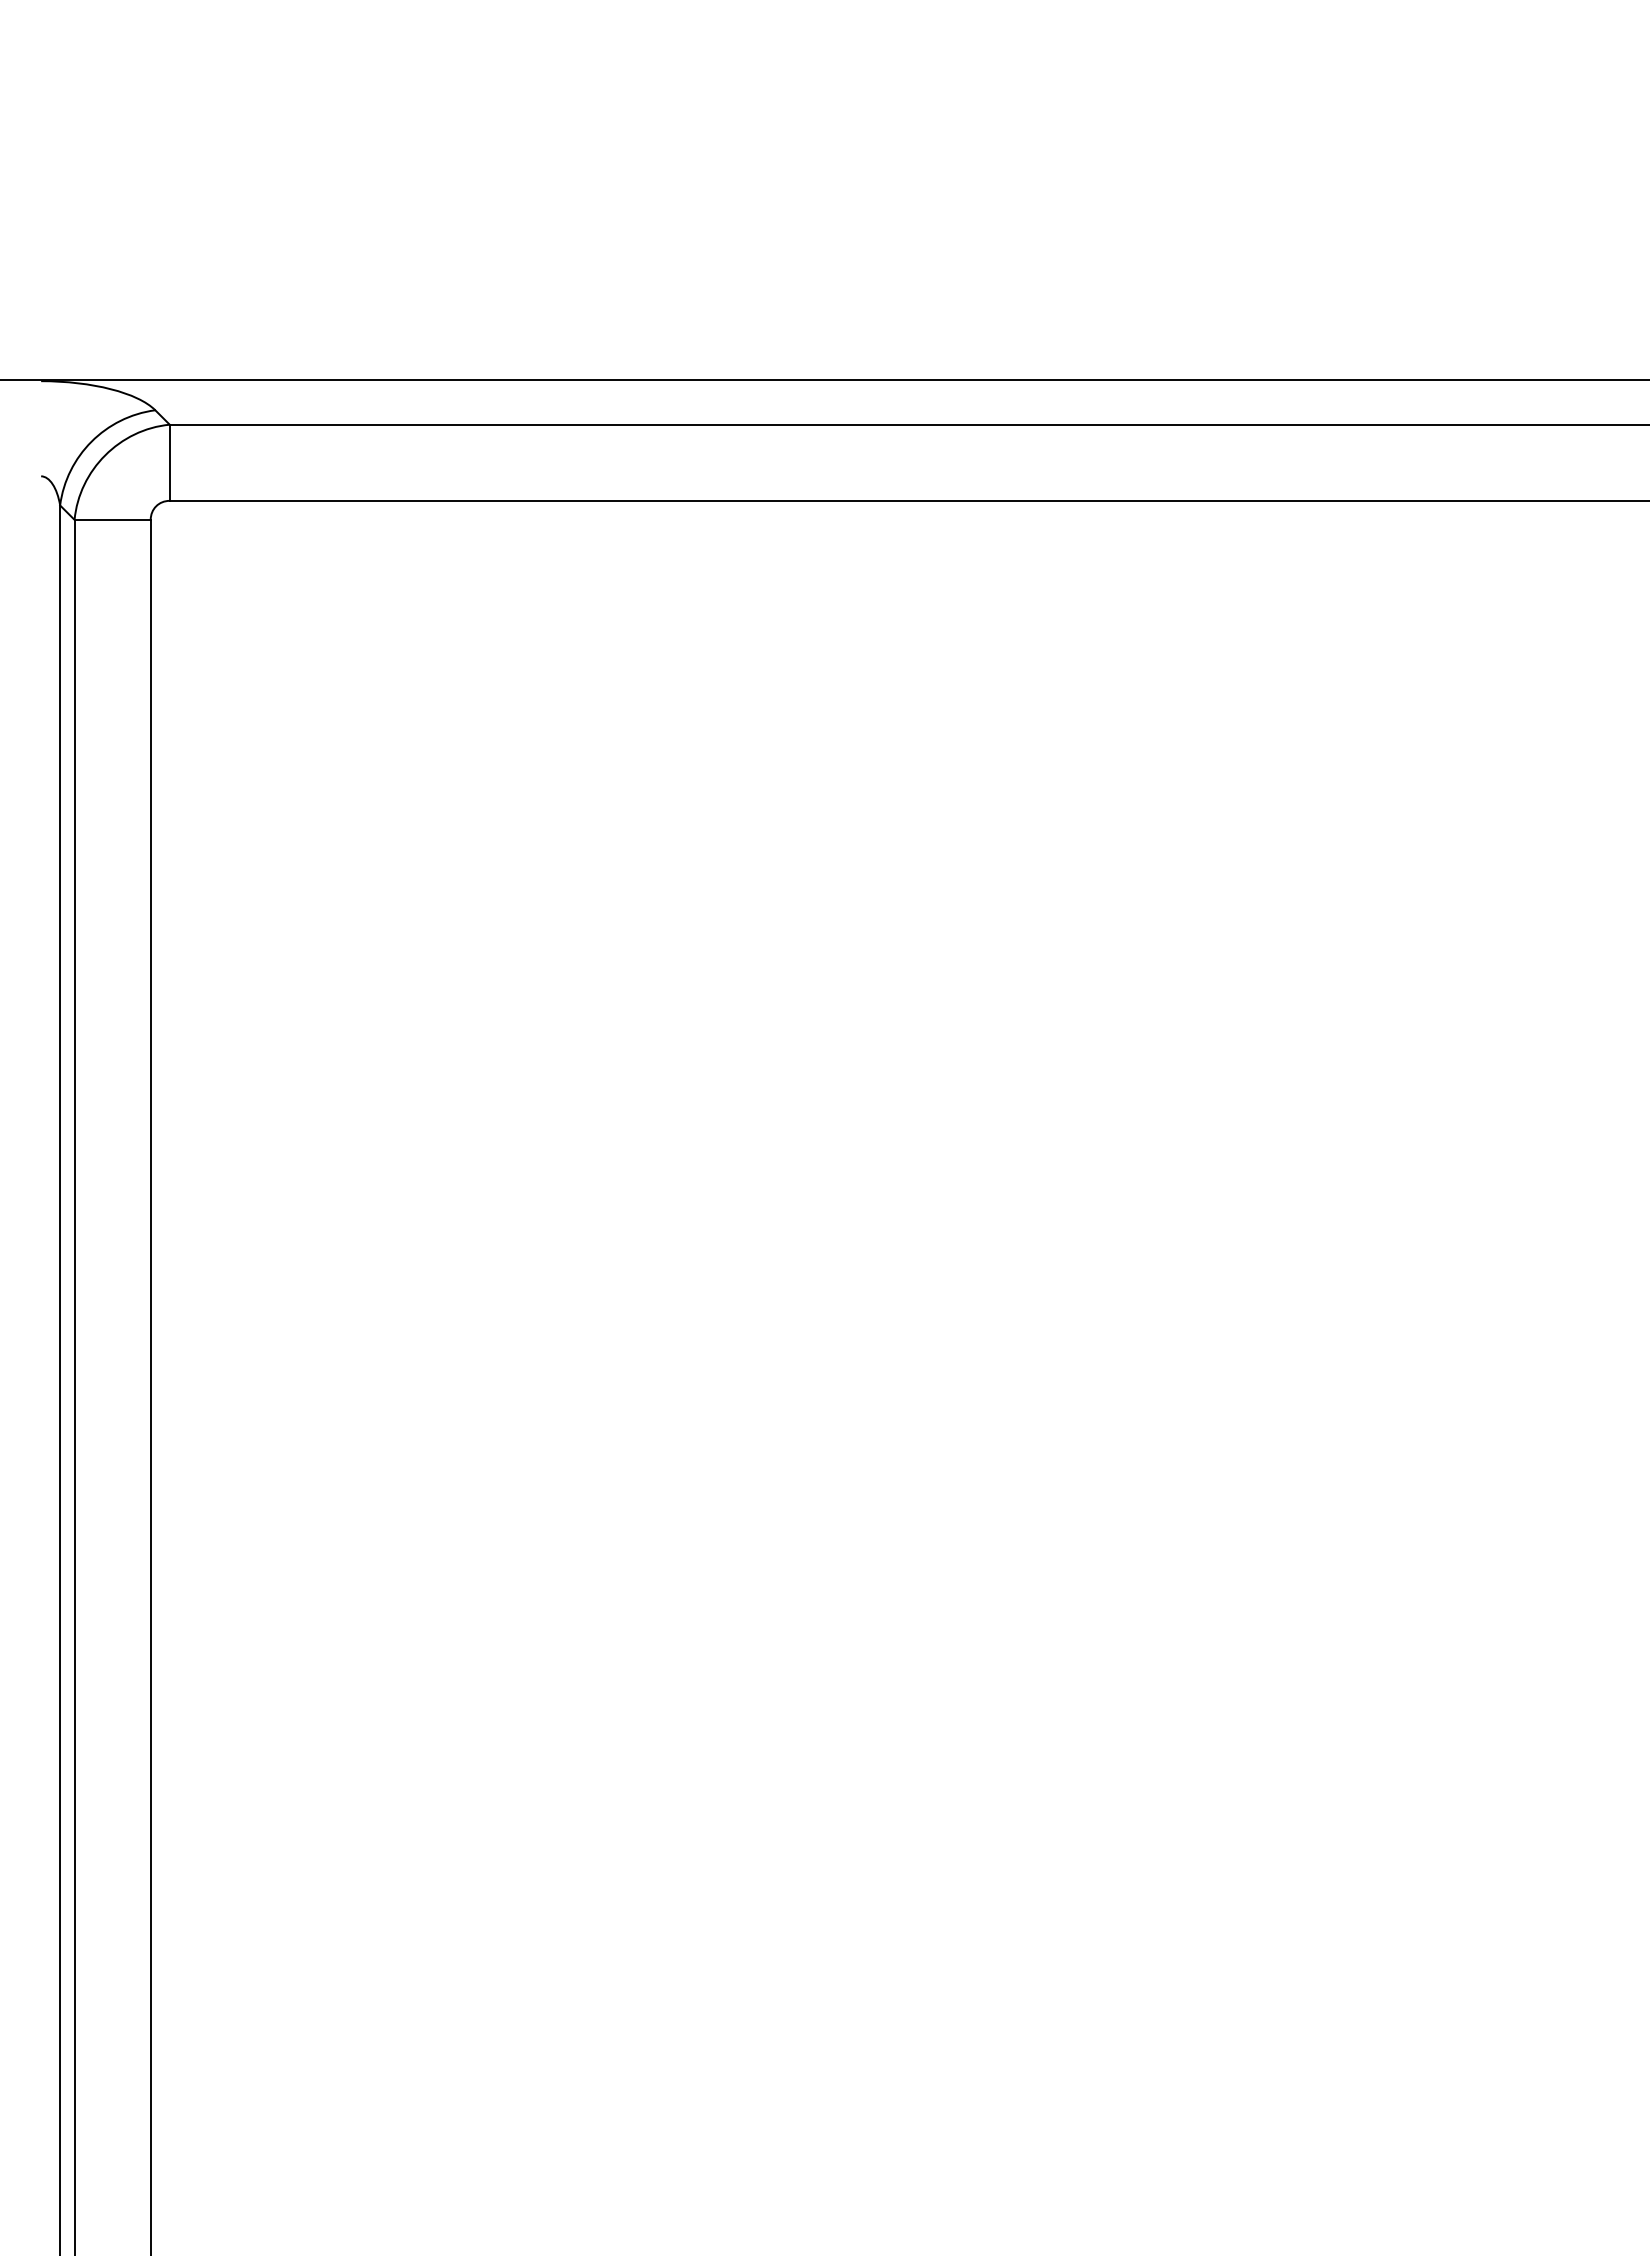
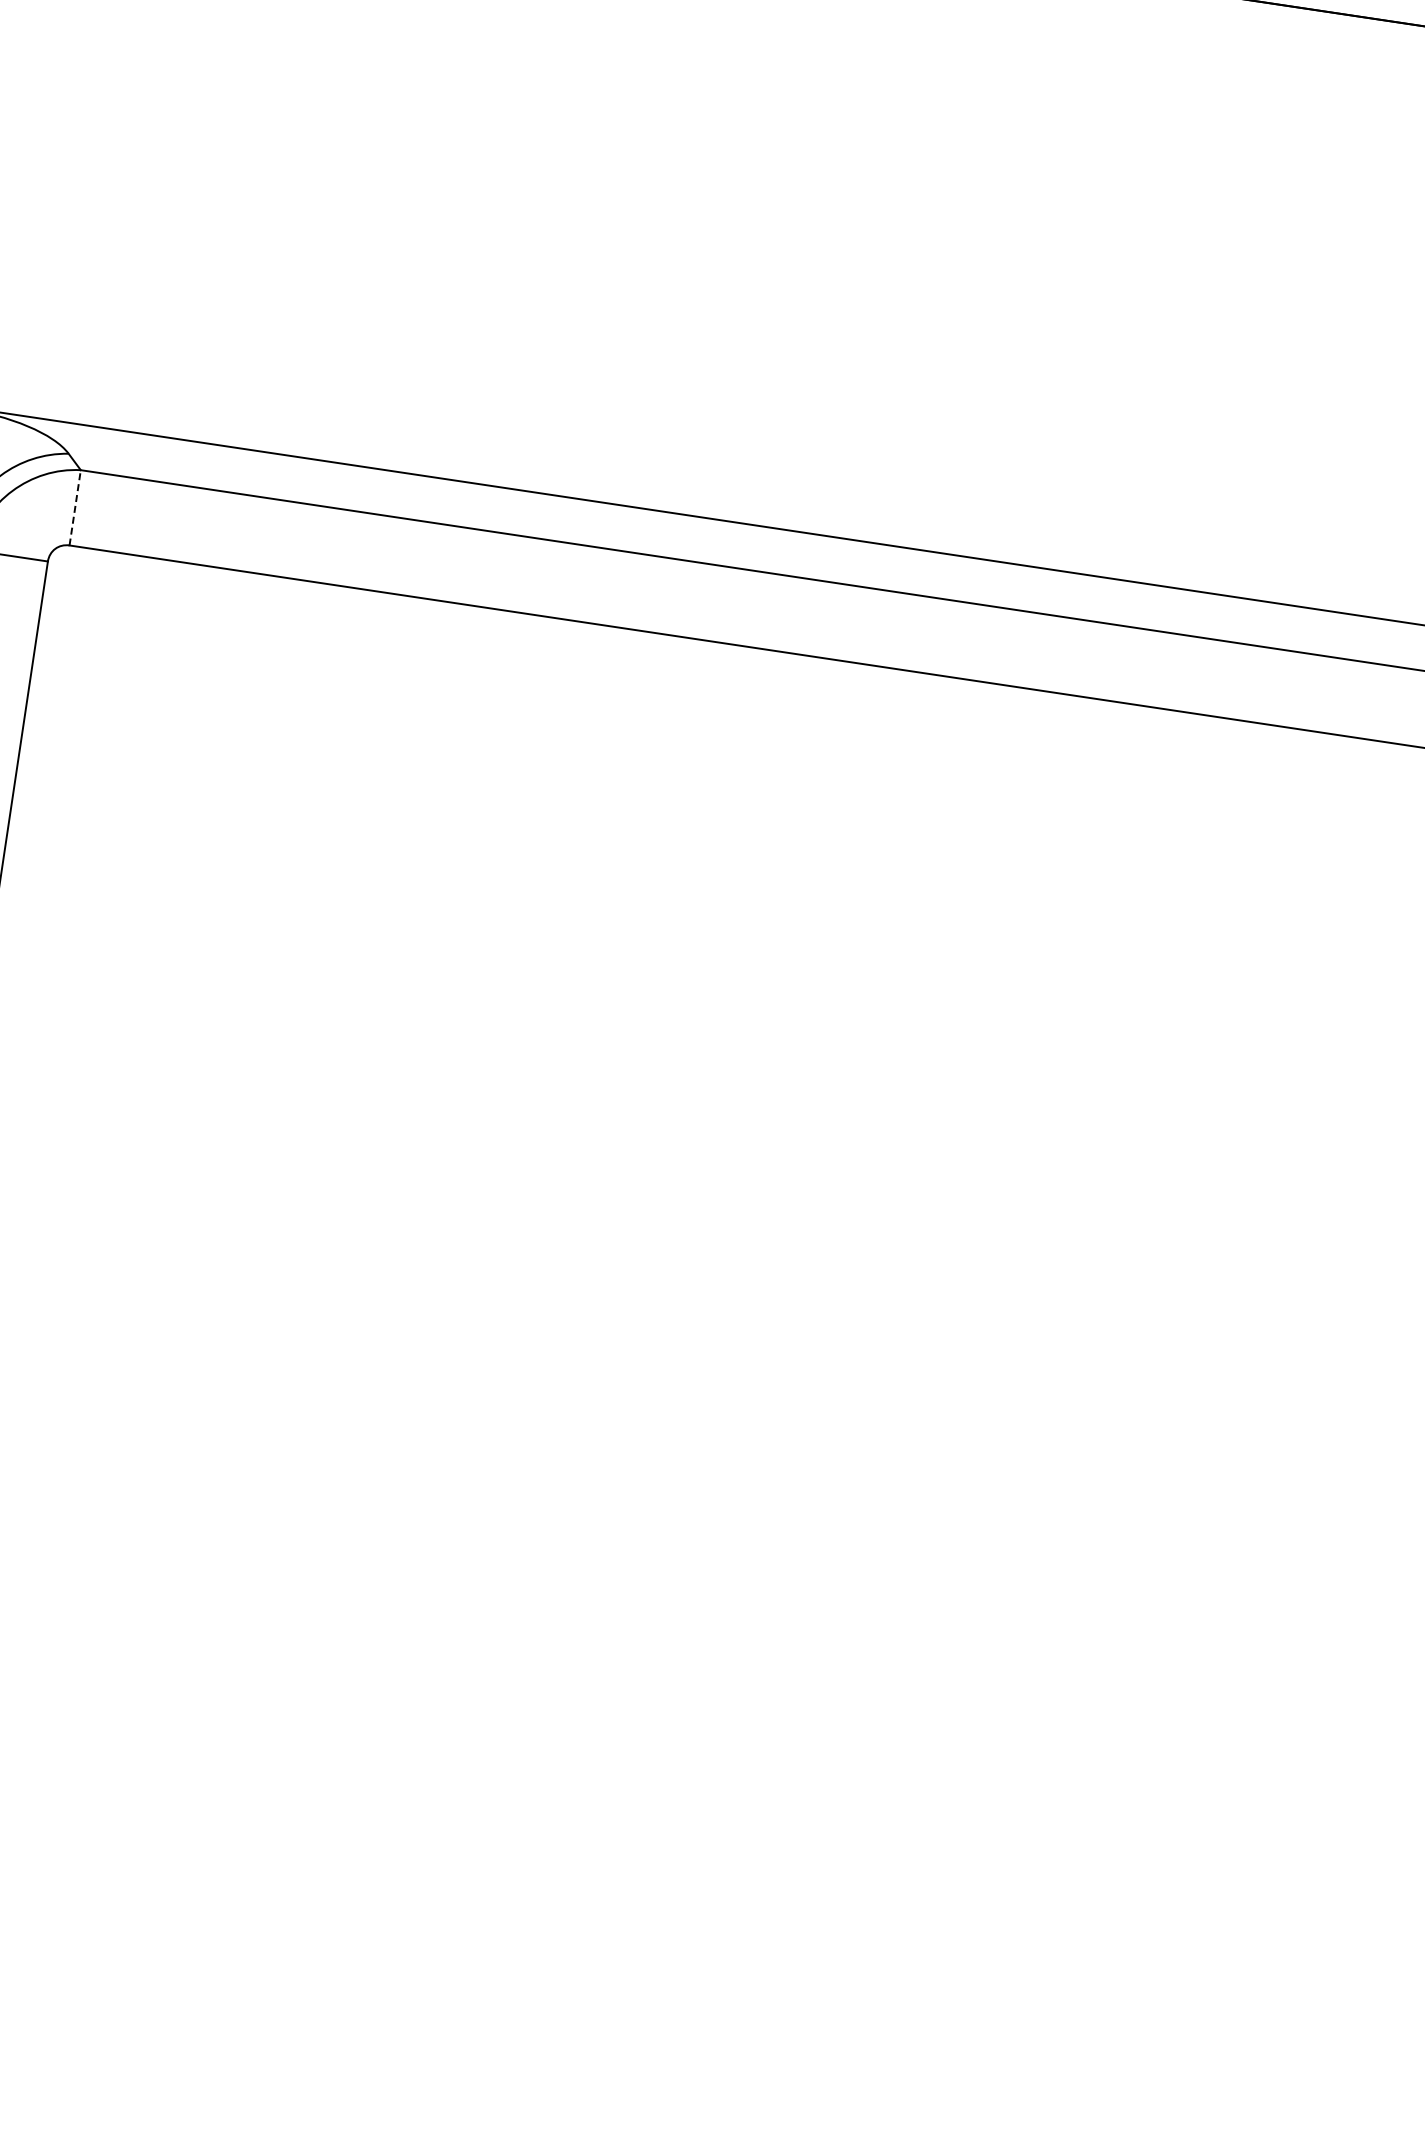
line: (169, 462) -> (74, 507), solid -> dashed

